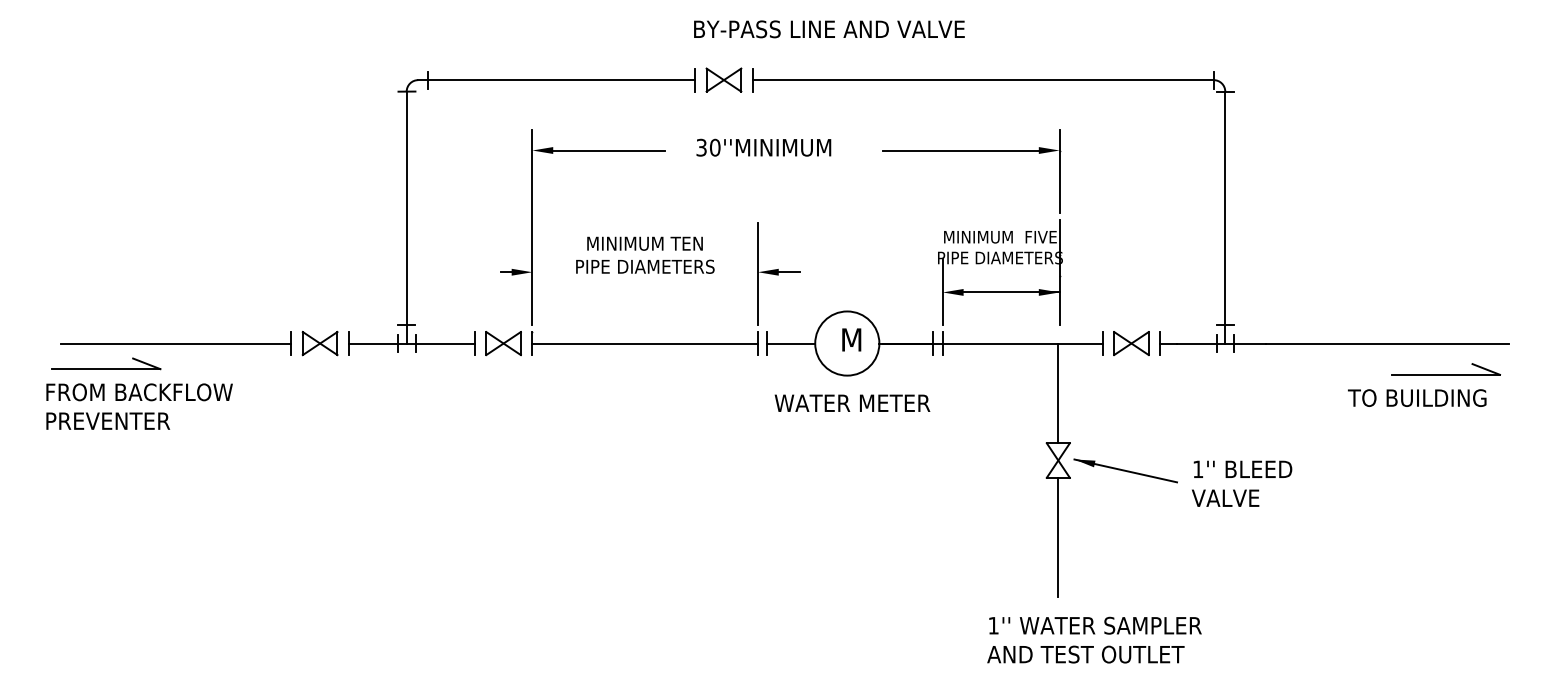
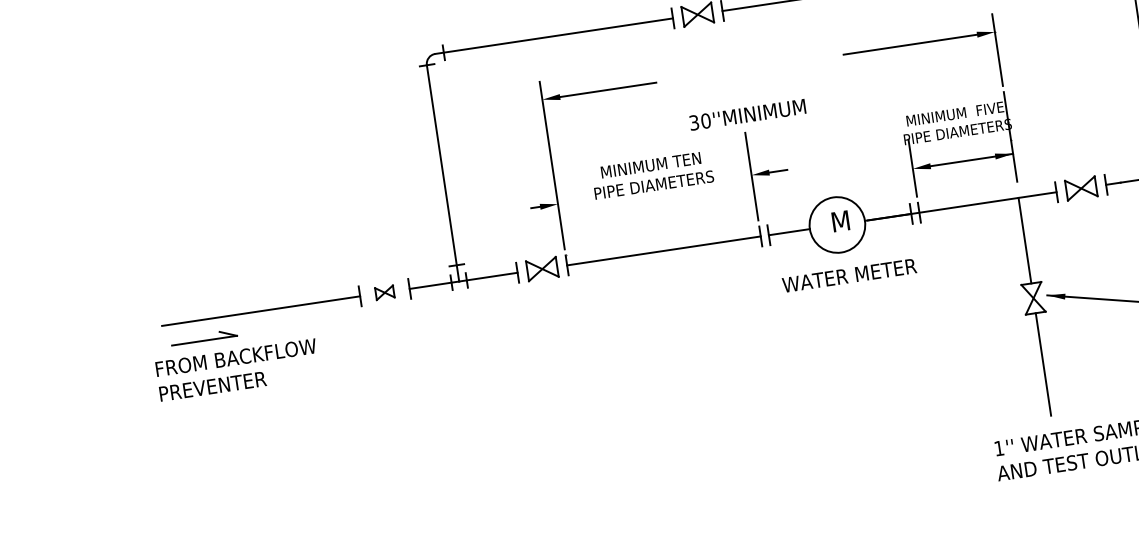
text: (763, 147) -> (747, 114), moved
part: (319, 343) -> (384, 292), size x0.6
part: (106, 363) -> (204, 337), size x0.7

